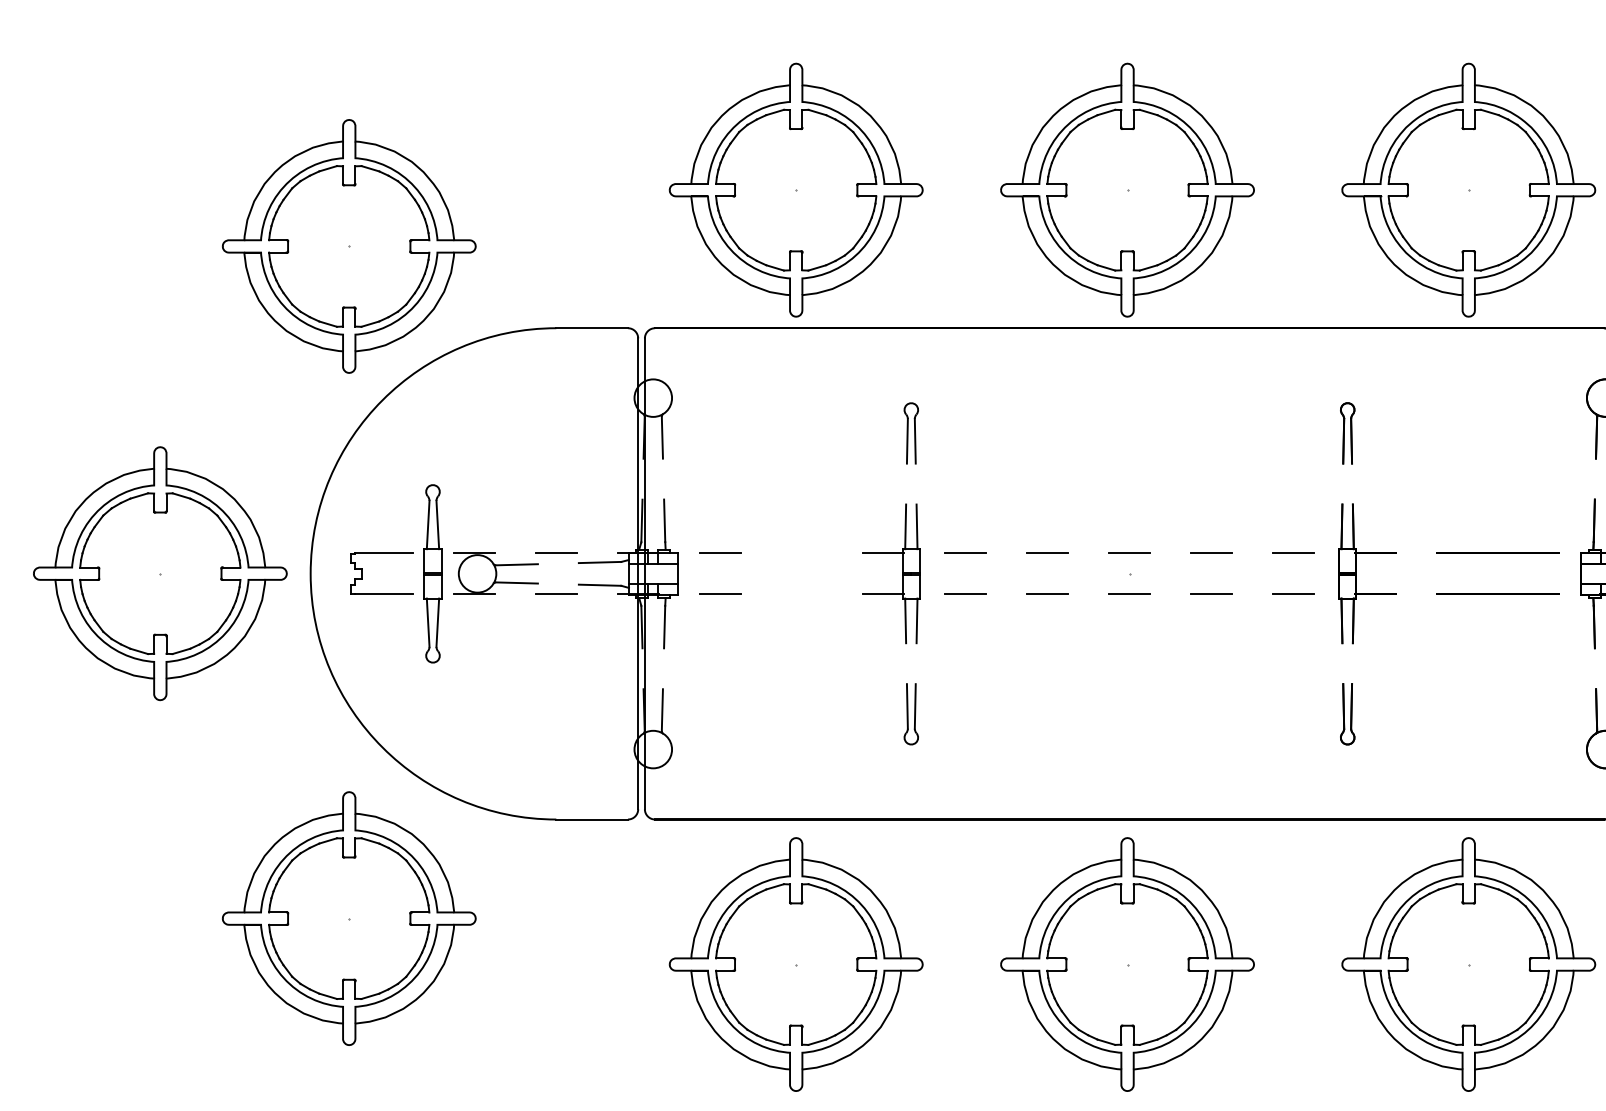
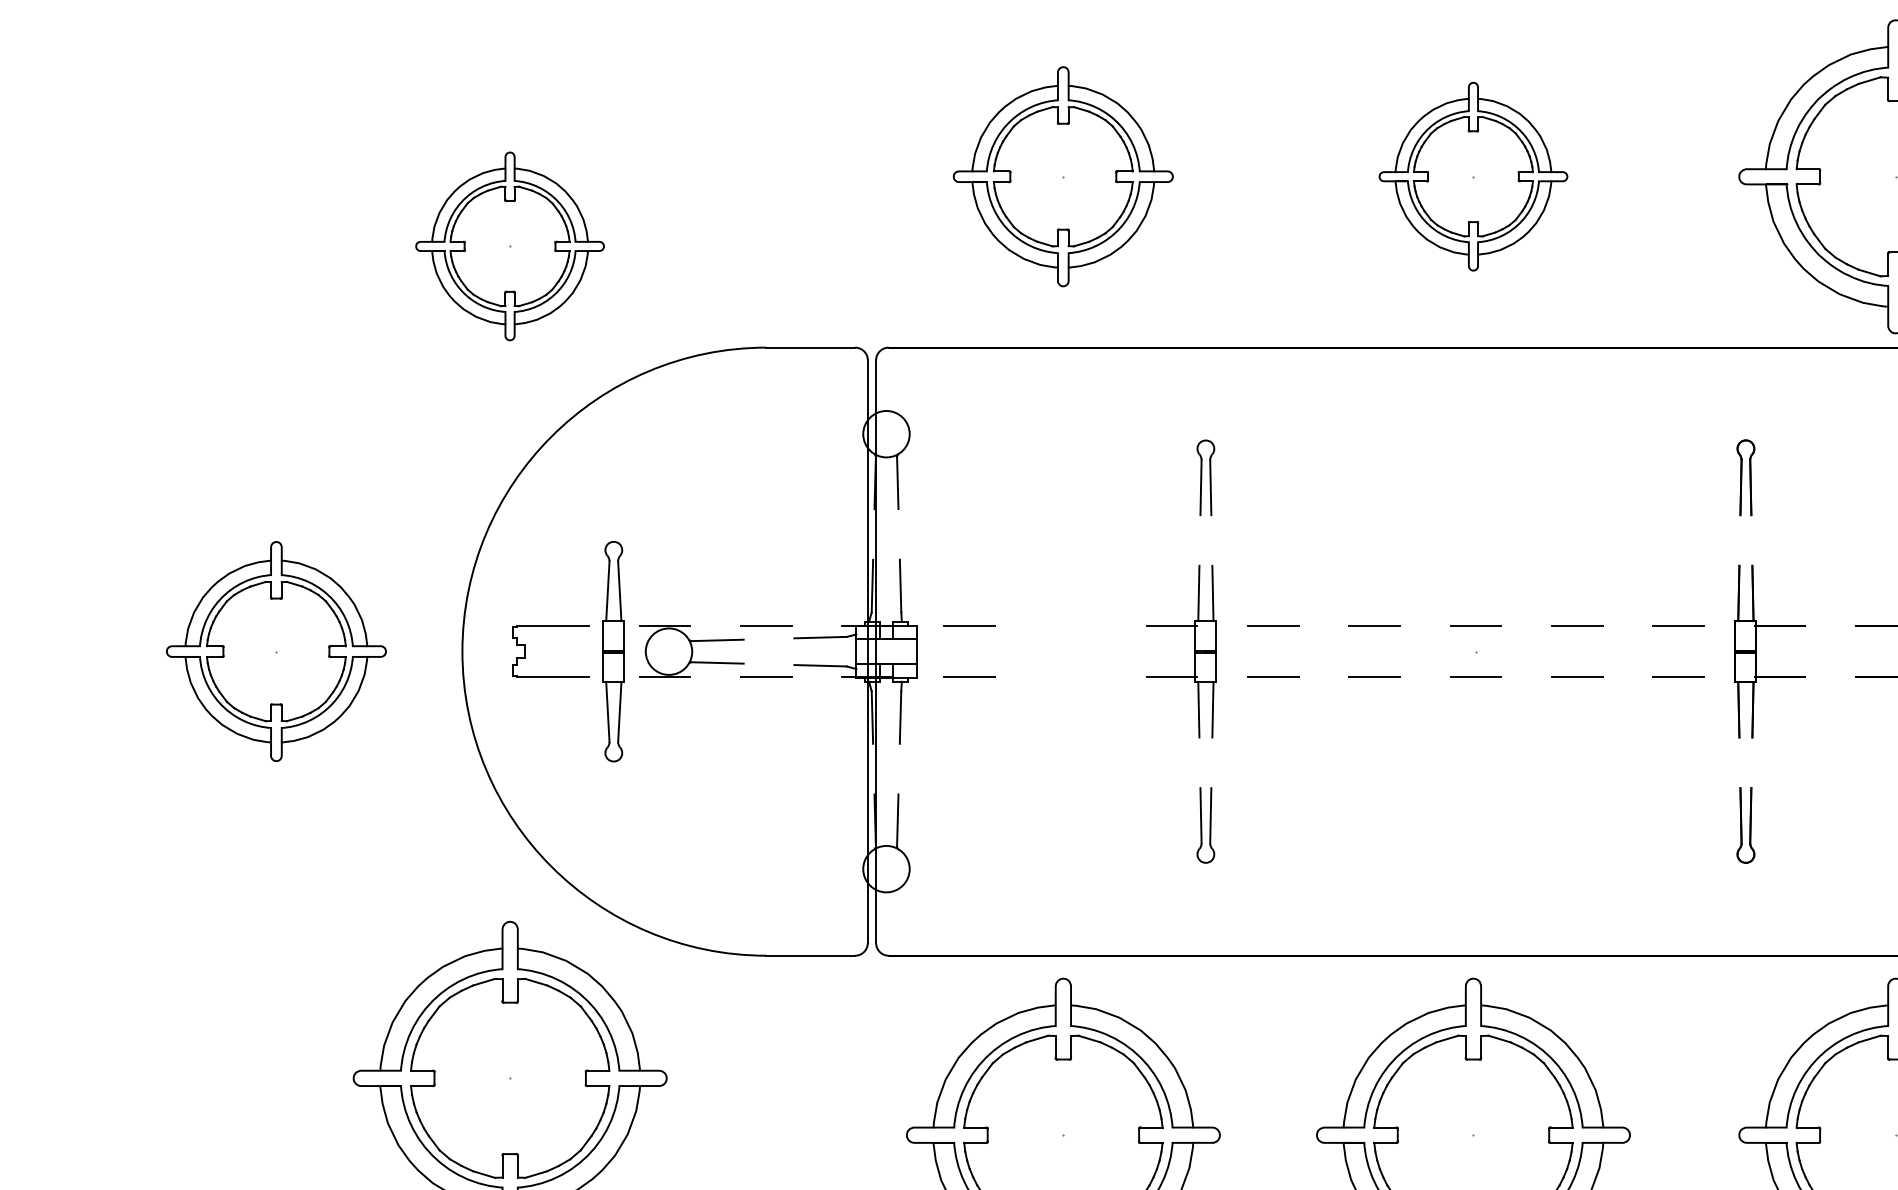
part: (795, 189) -> (1062, 175), size x0.7
part: (1127, 189) -> (1473, 175), size x0.6
part: (348, 246) -> (509, 246), size x0.6
part: (160, 573) -> (276, 651), size x0.7

